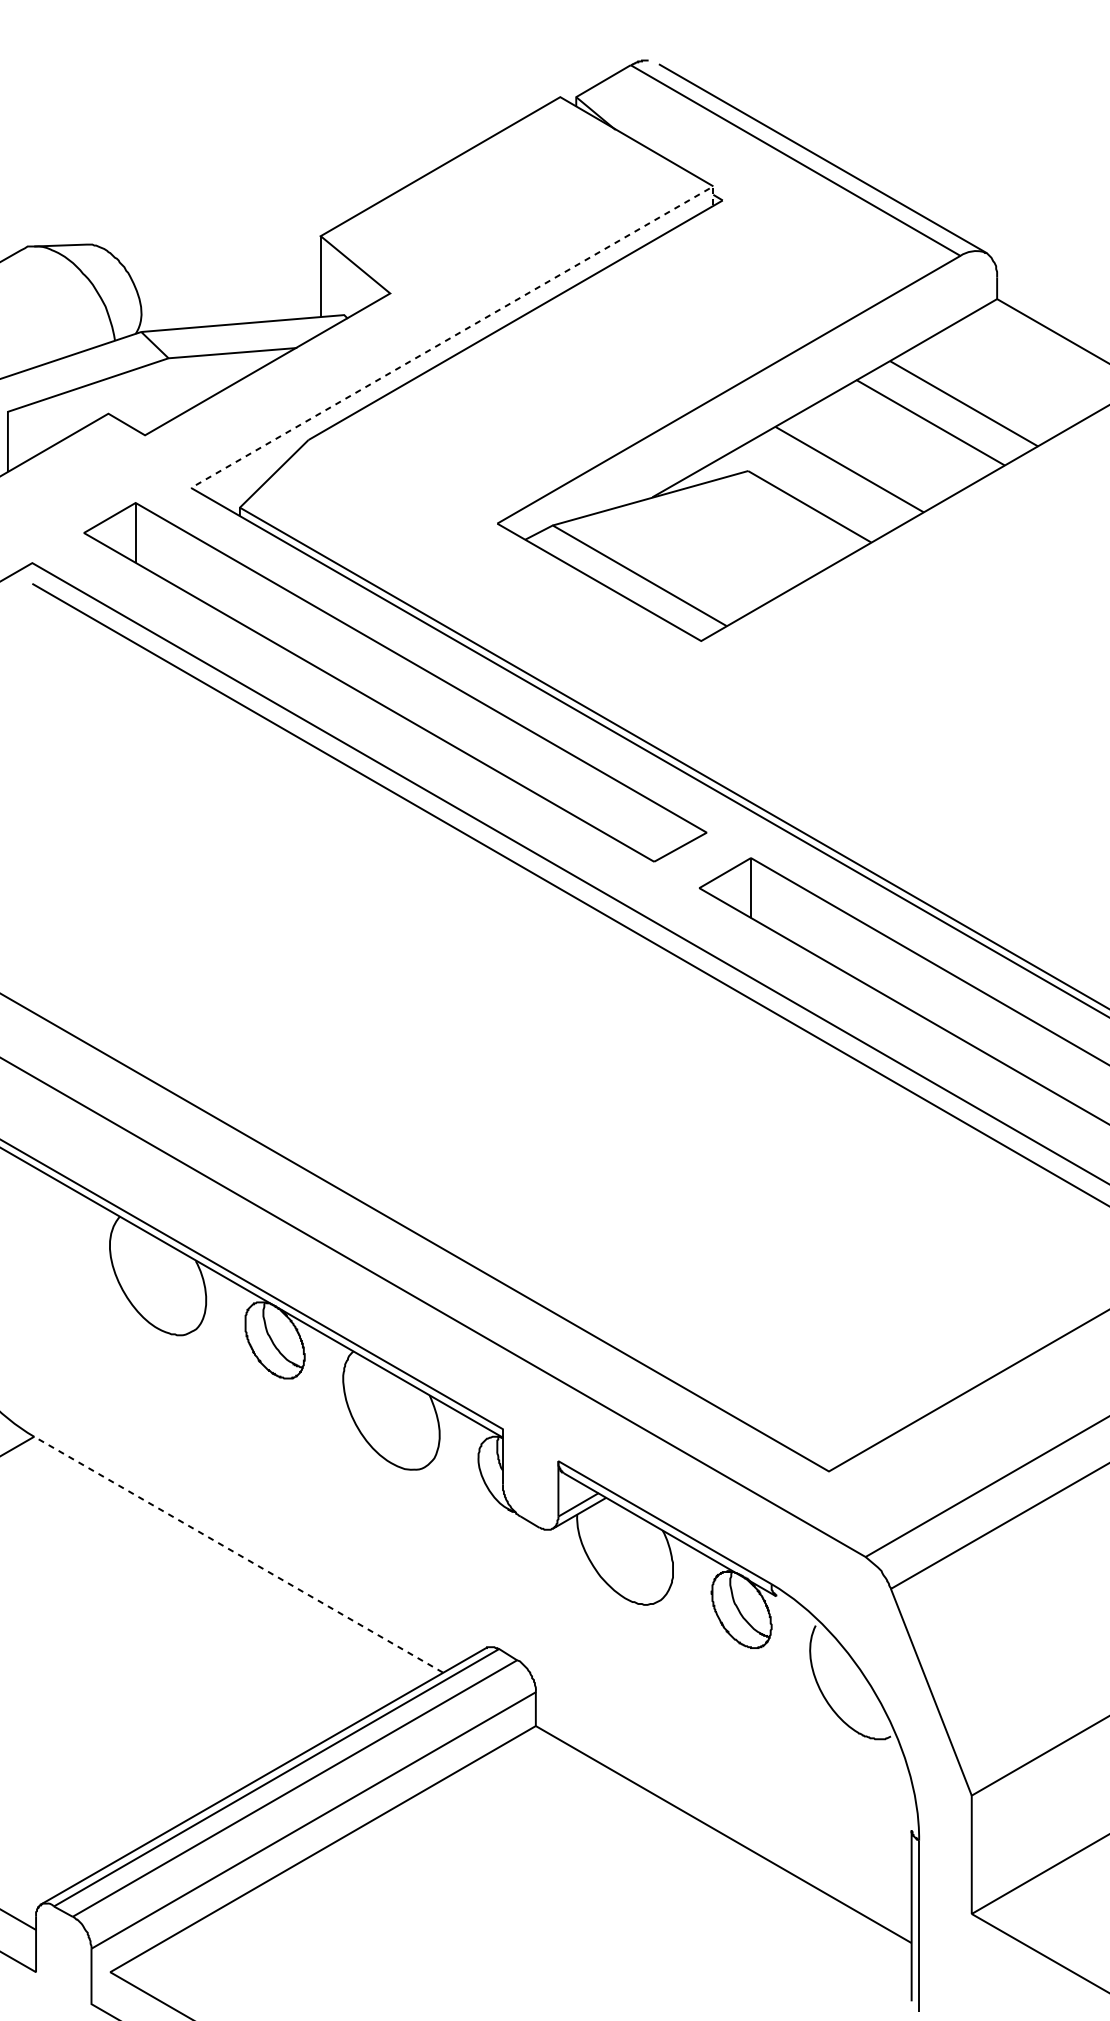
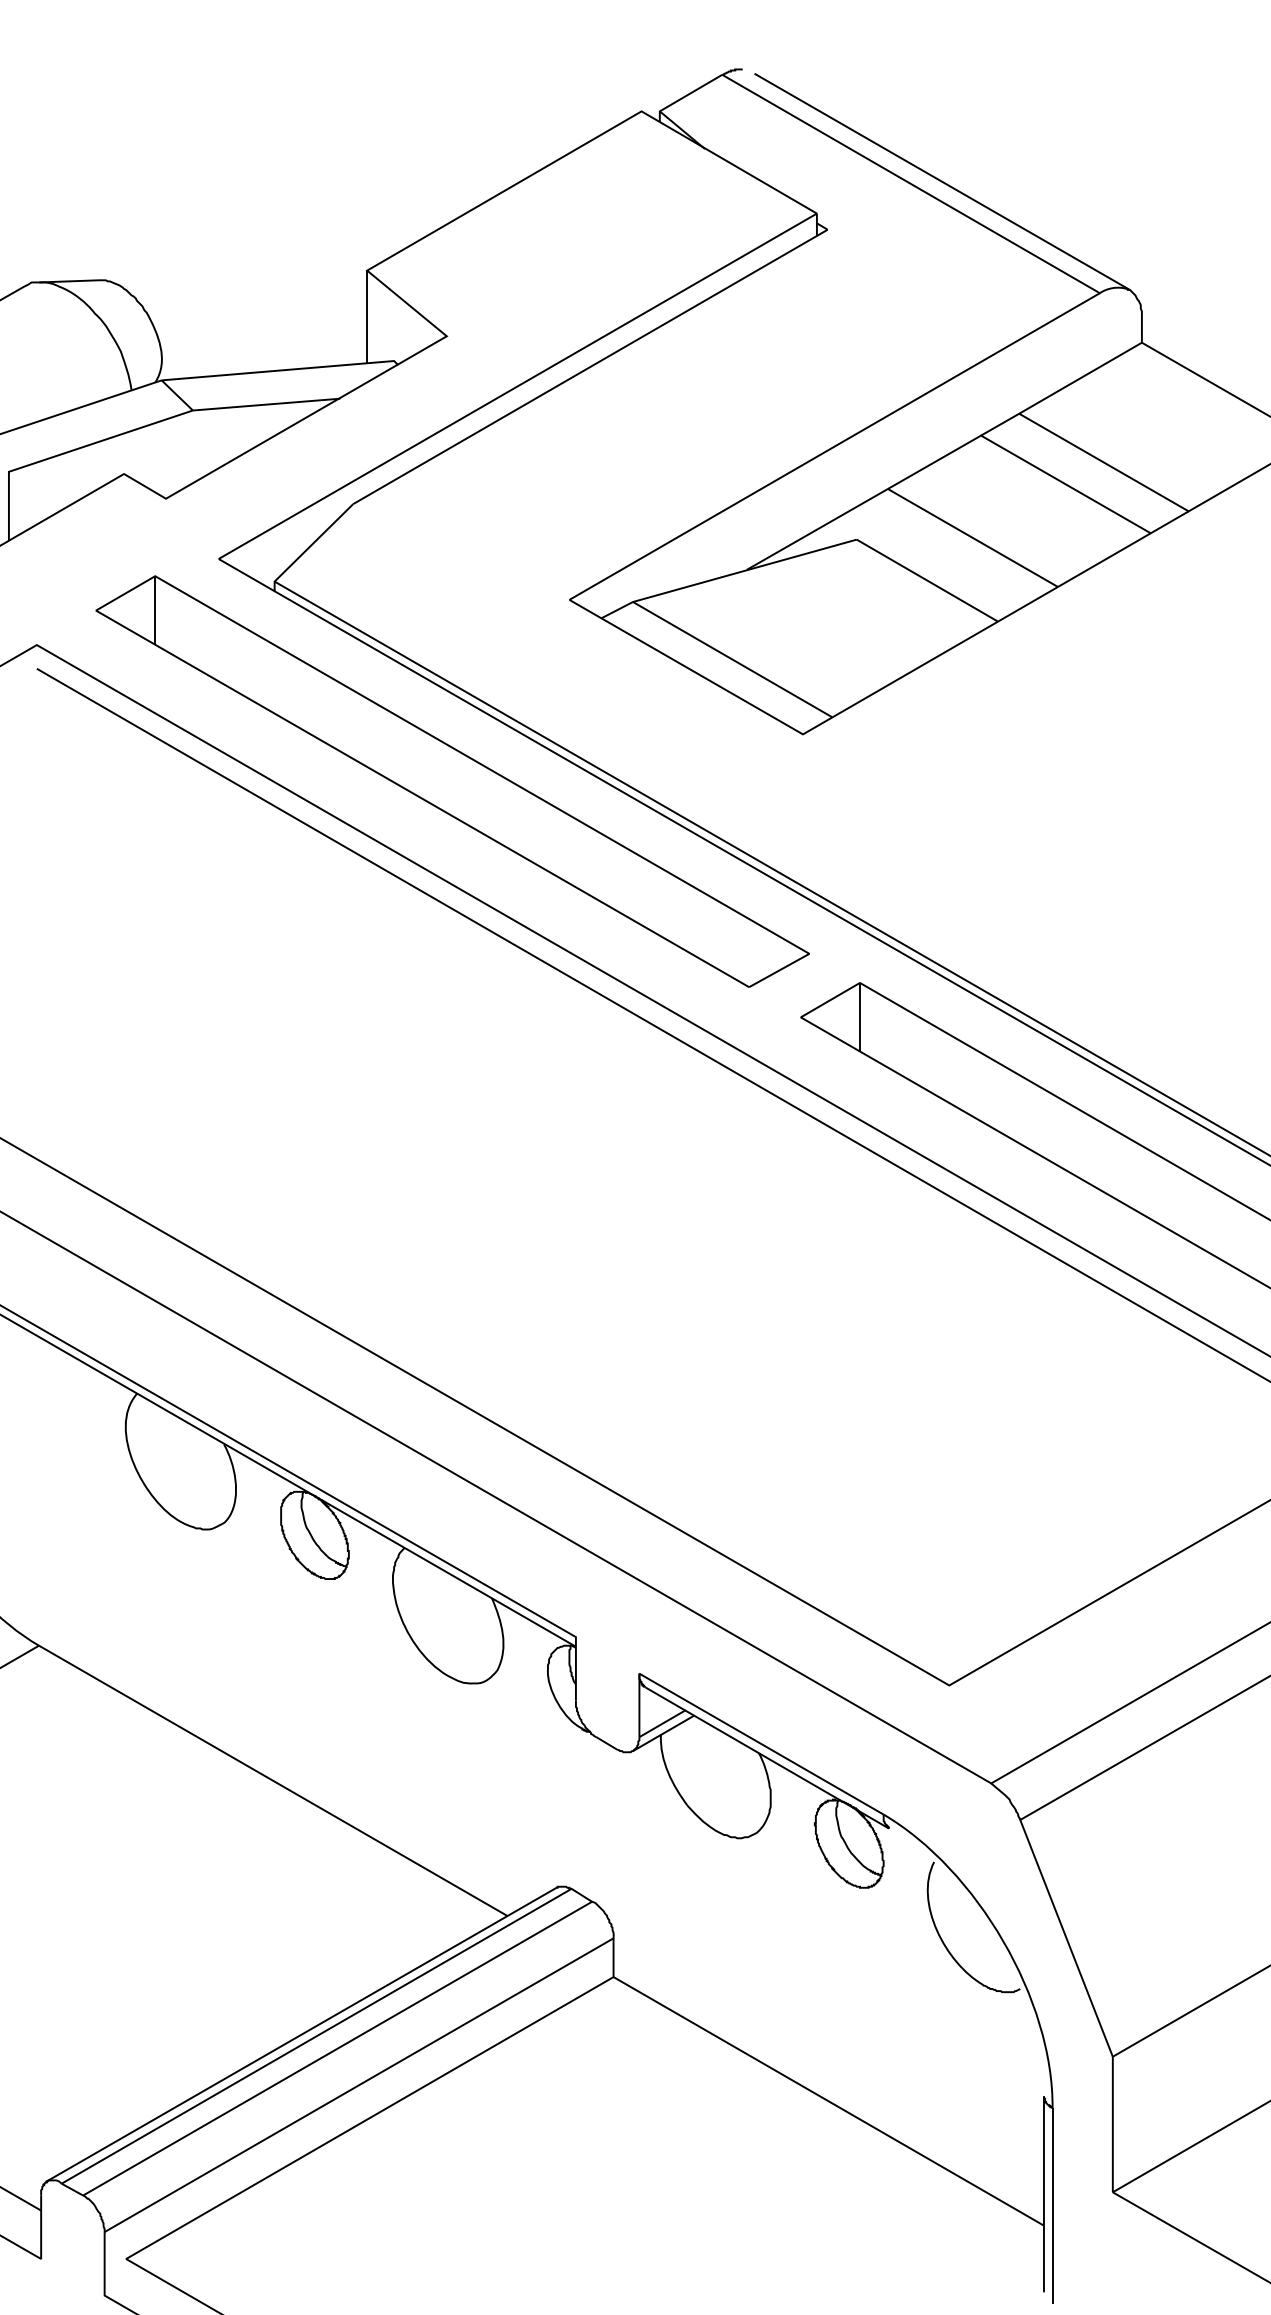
line: (460, 332) -> (527, 380), dashed -> solid
line: (238, 1554) -> (272, 1780), dashed -> solid

